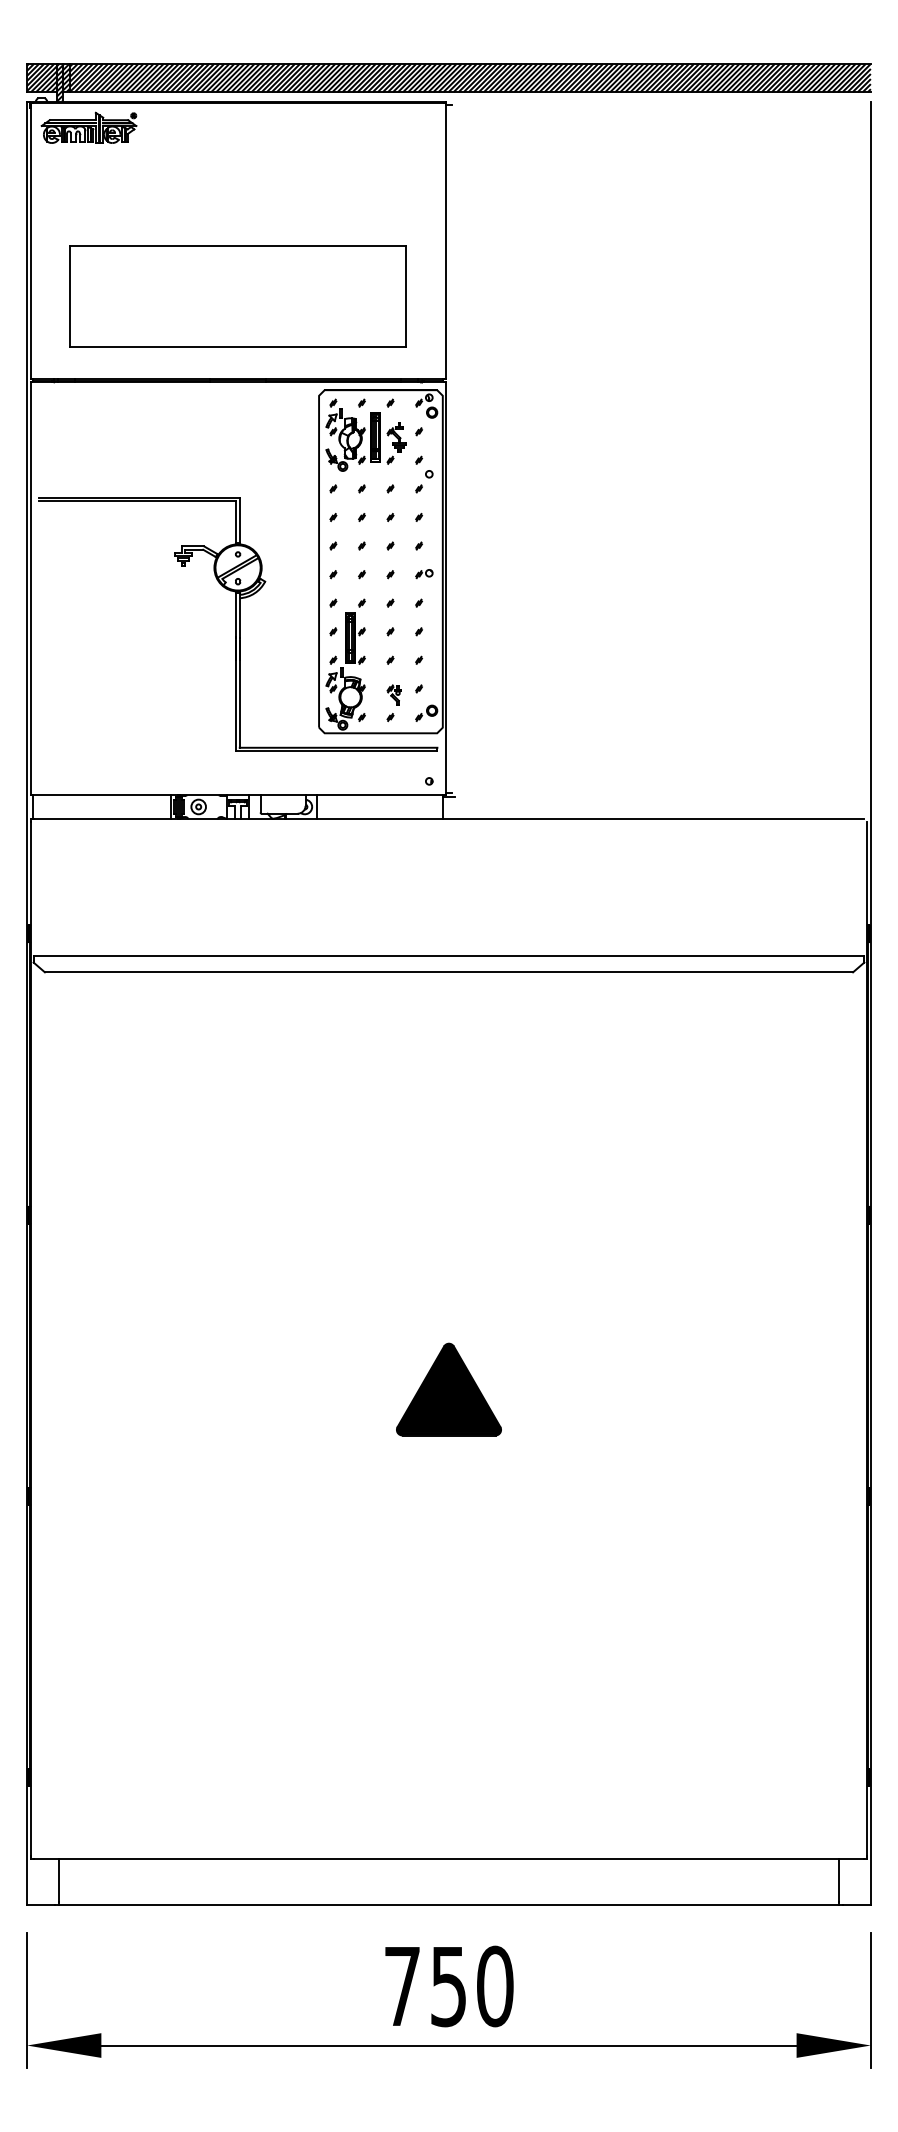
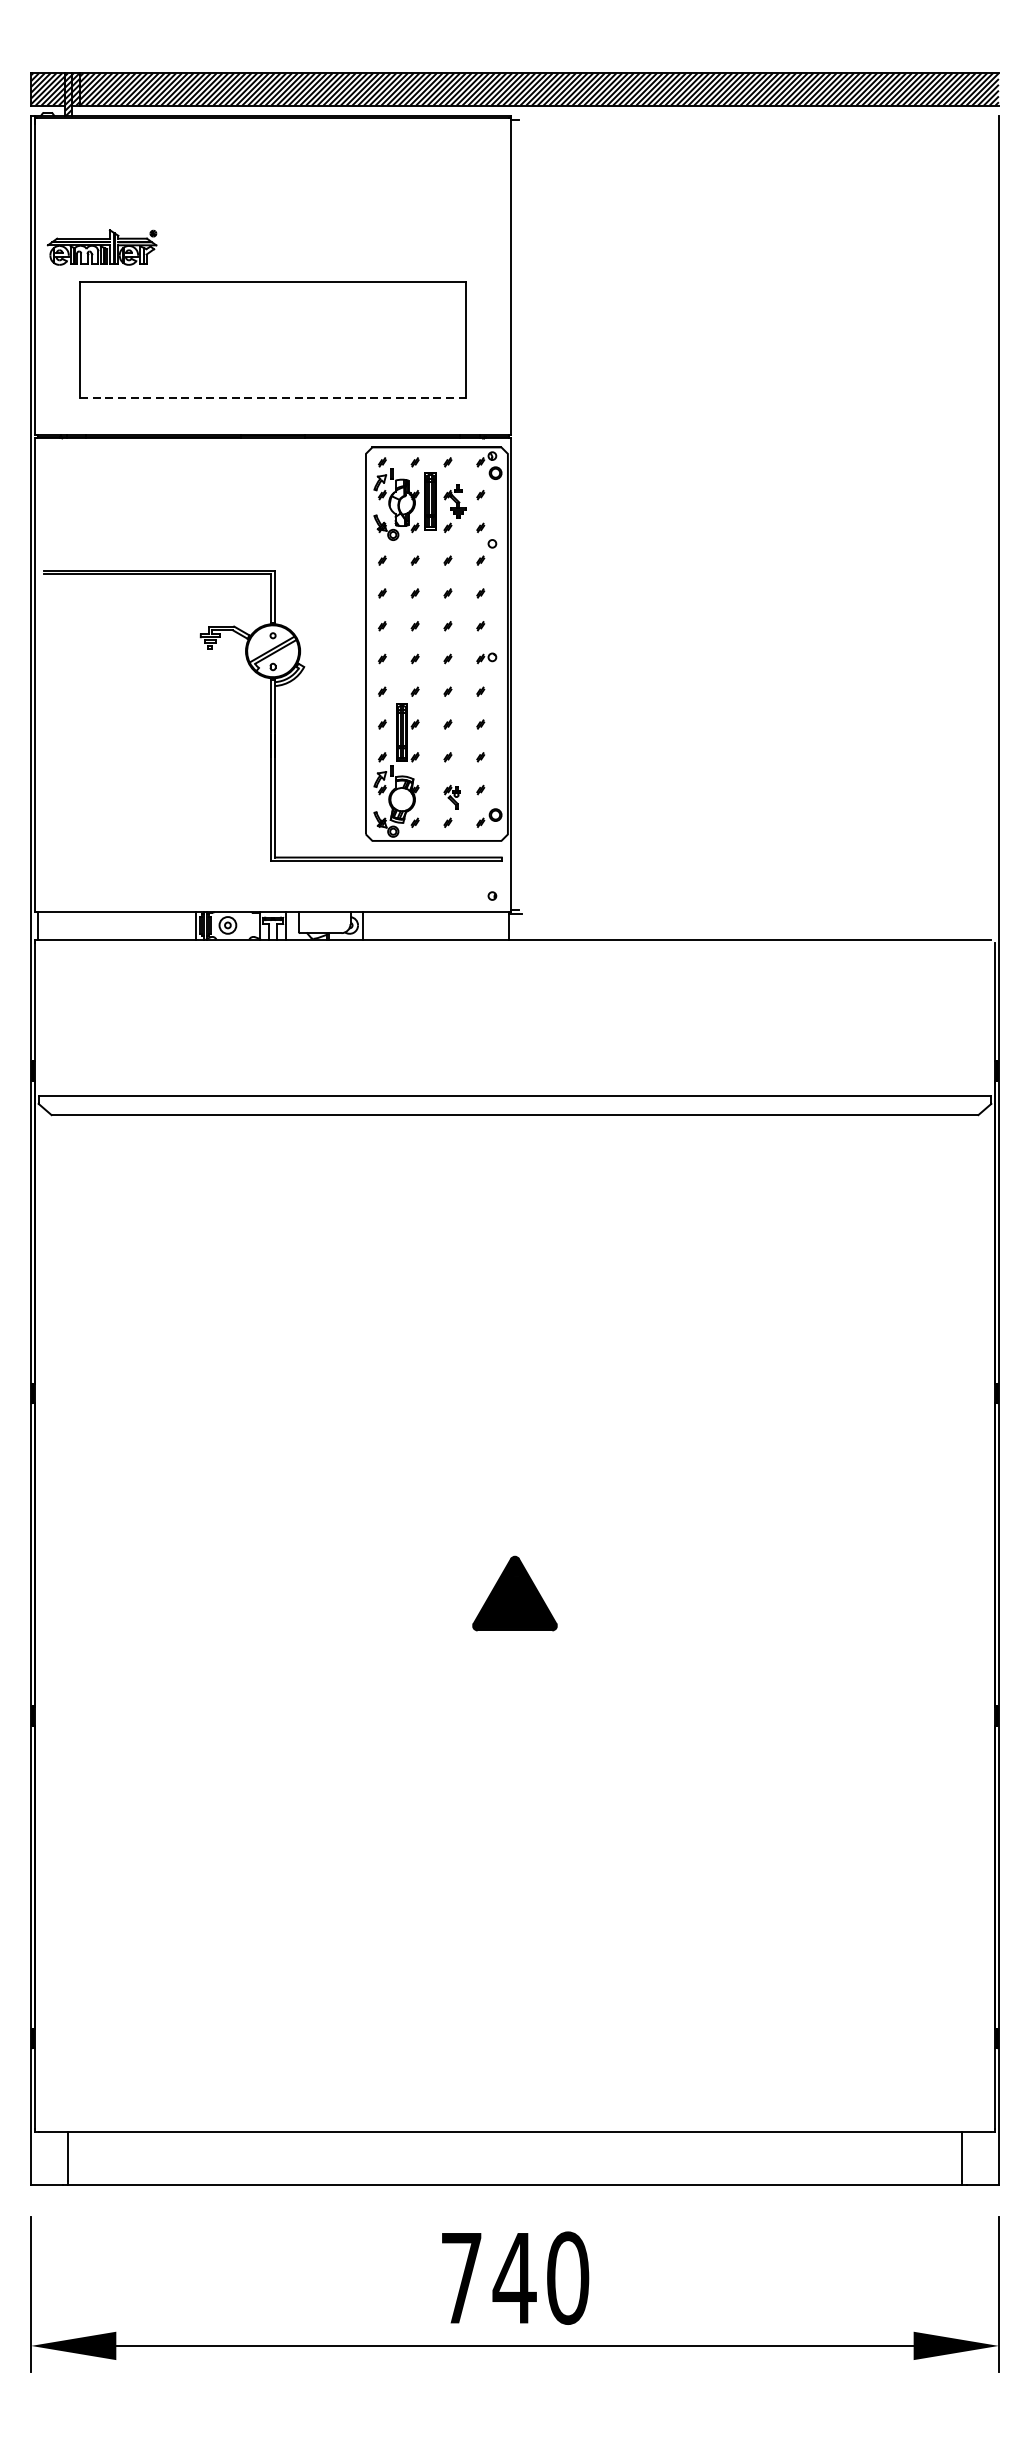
part: (88, 127) -> (101, 247), moved
line: (238, 347) -> (273, 398), solid -> dashed
part: (448, 1389) -> (514, 1593), size x0.7
text: (448, 1987) -> (514, 2279), 750 -> 740

